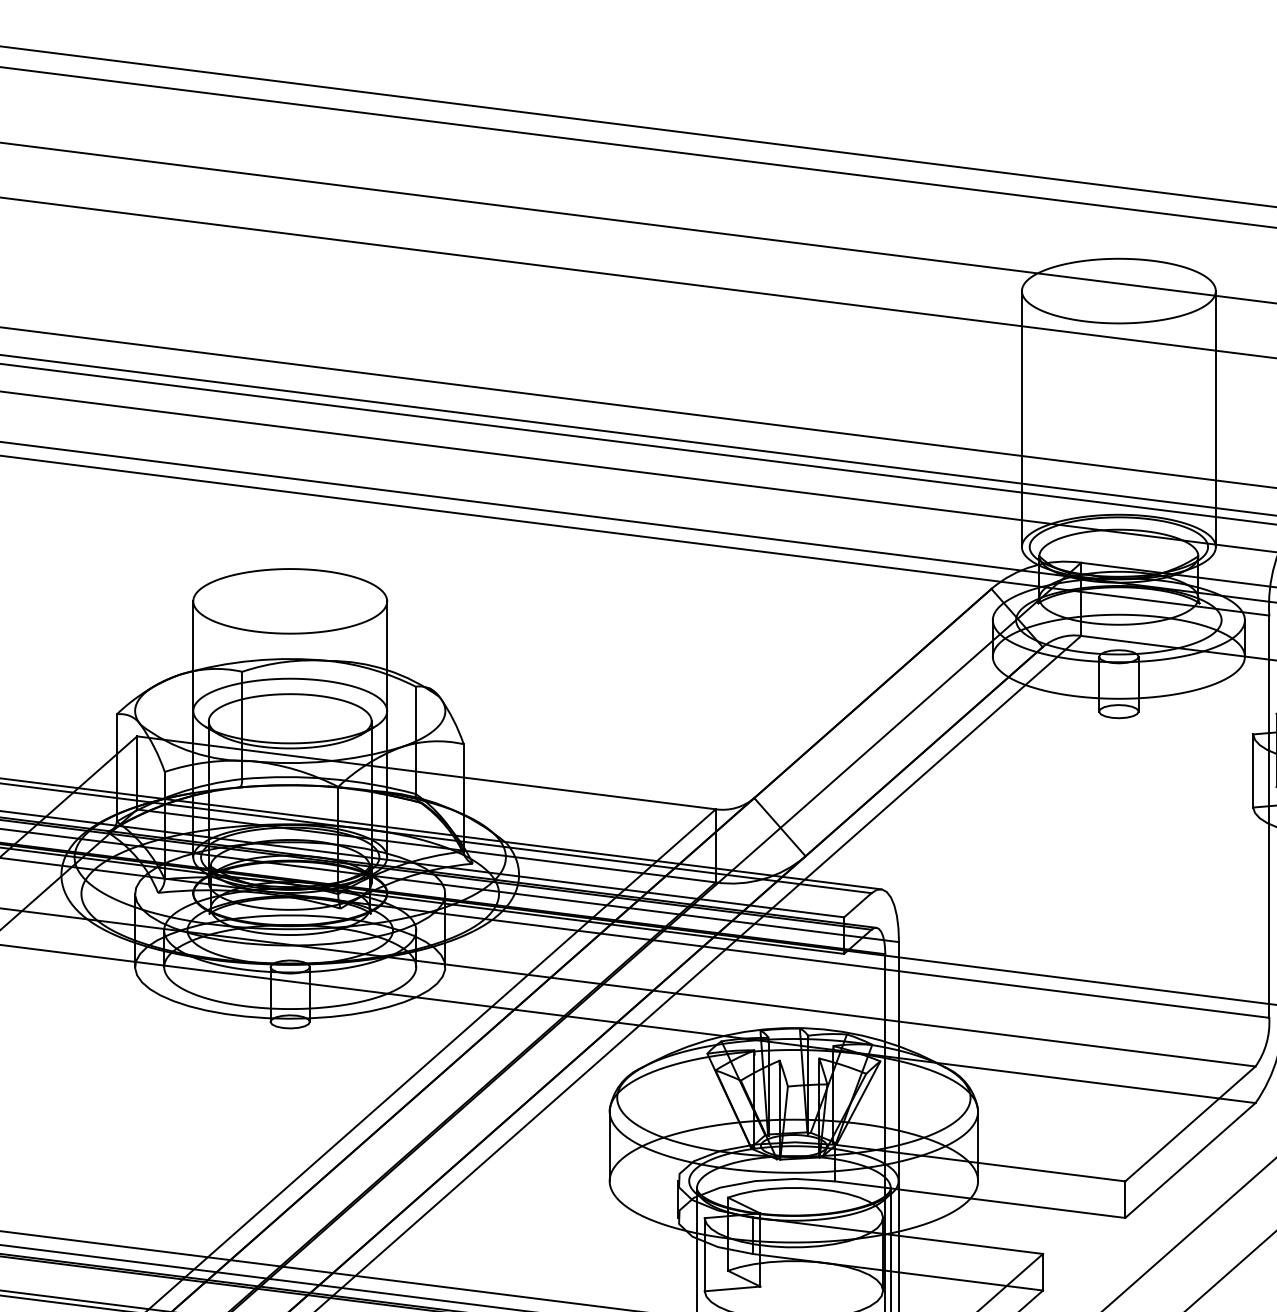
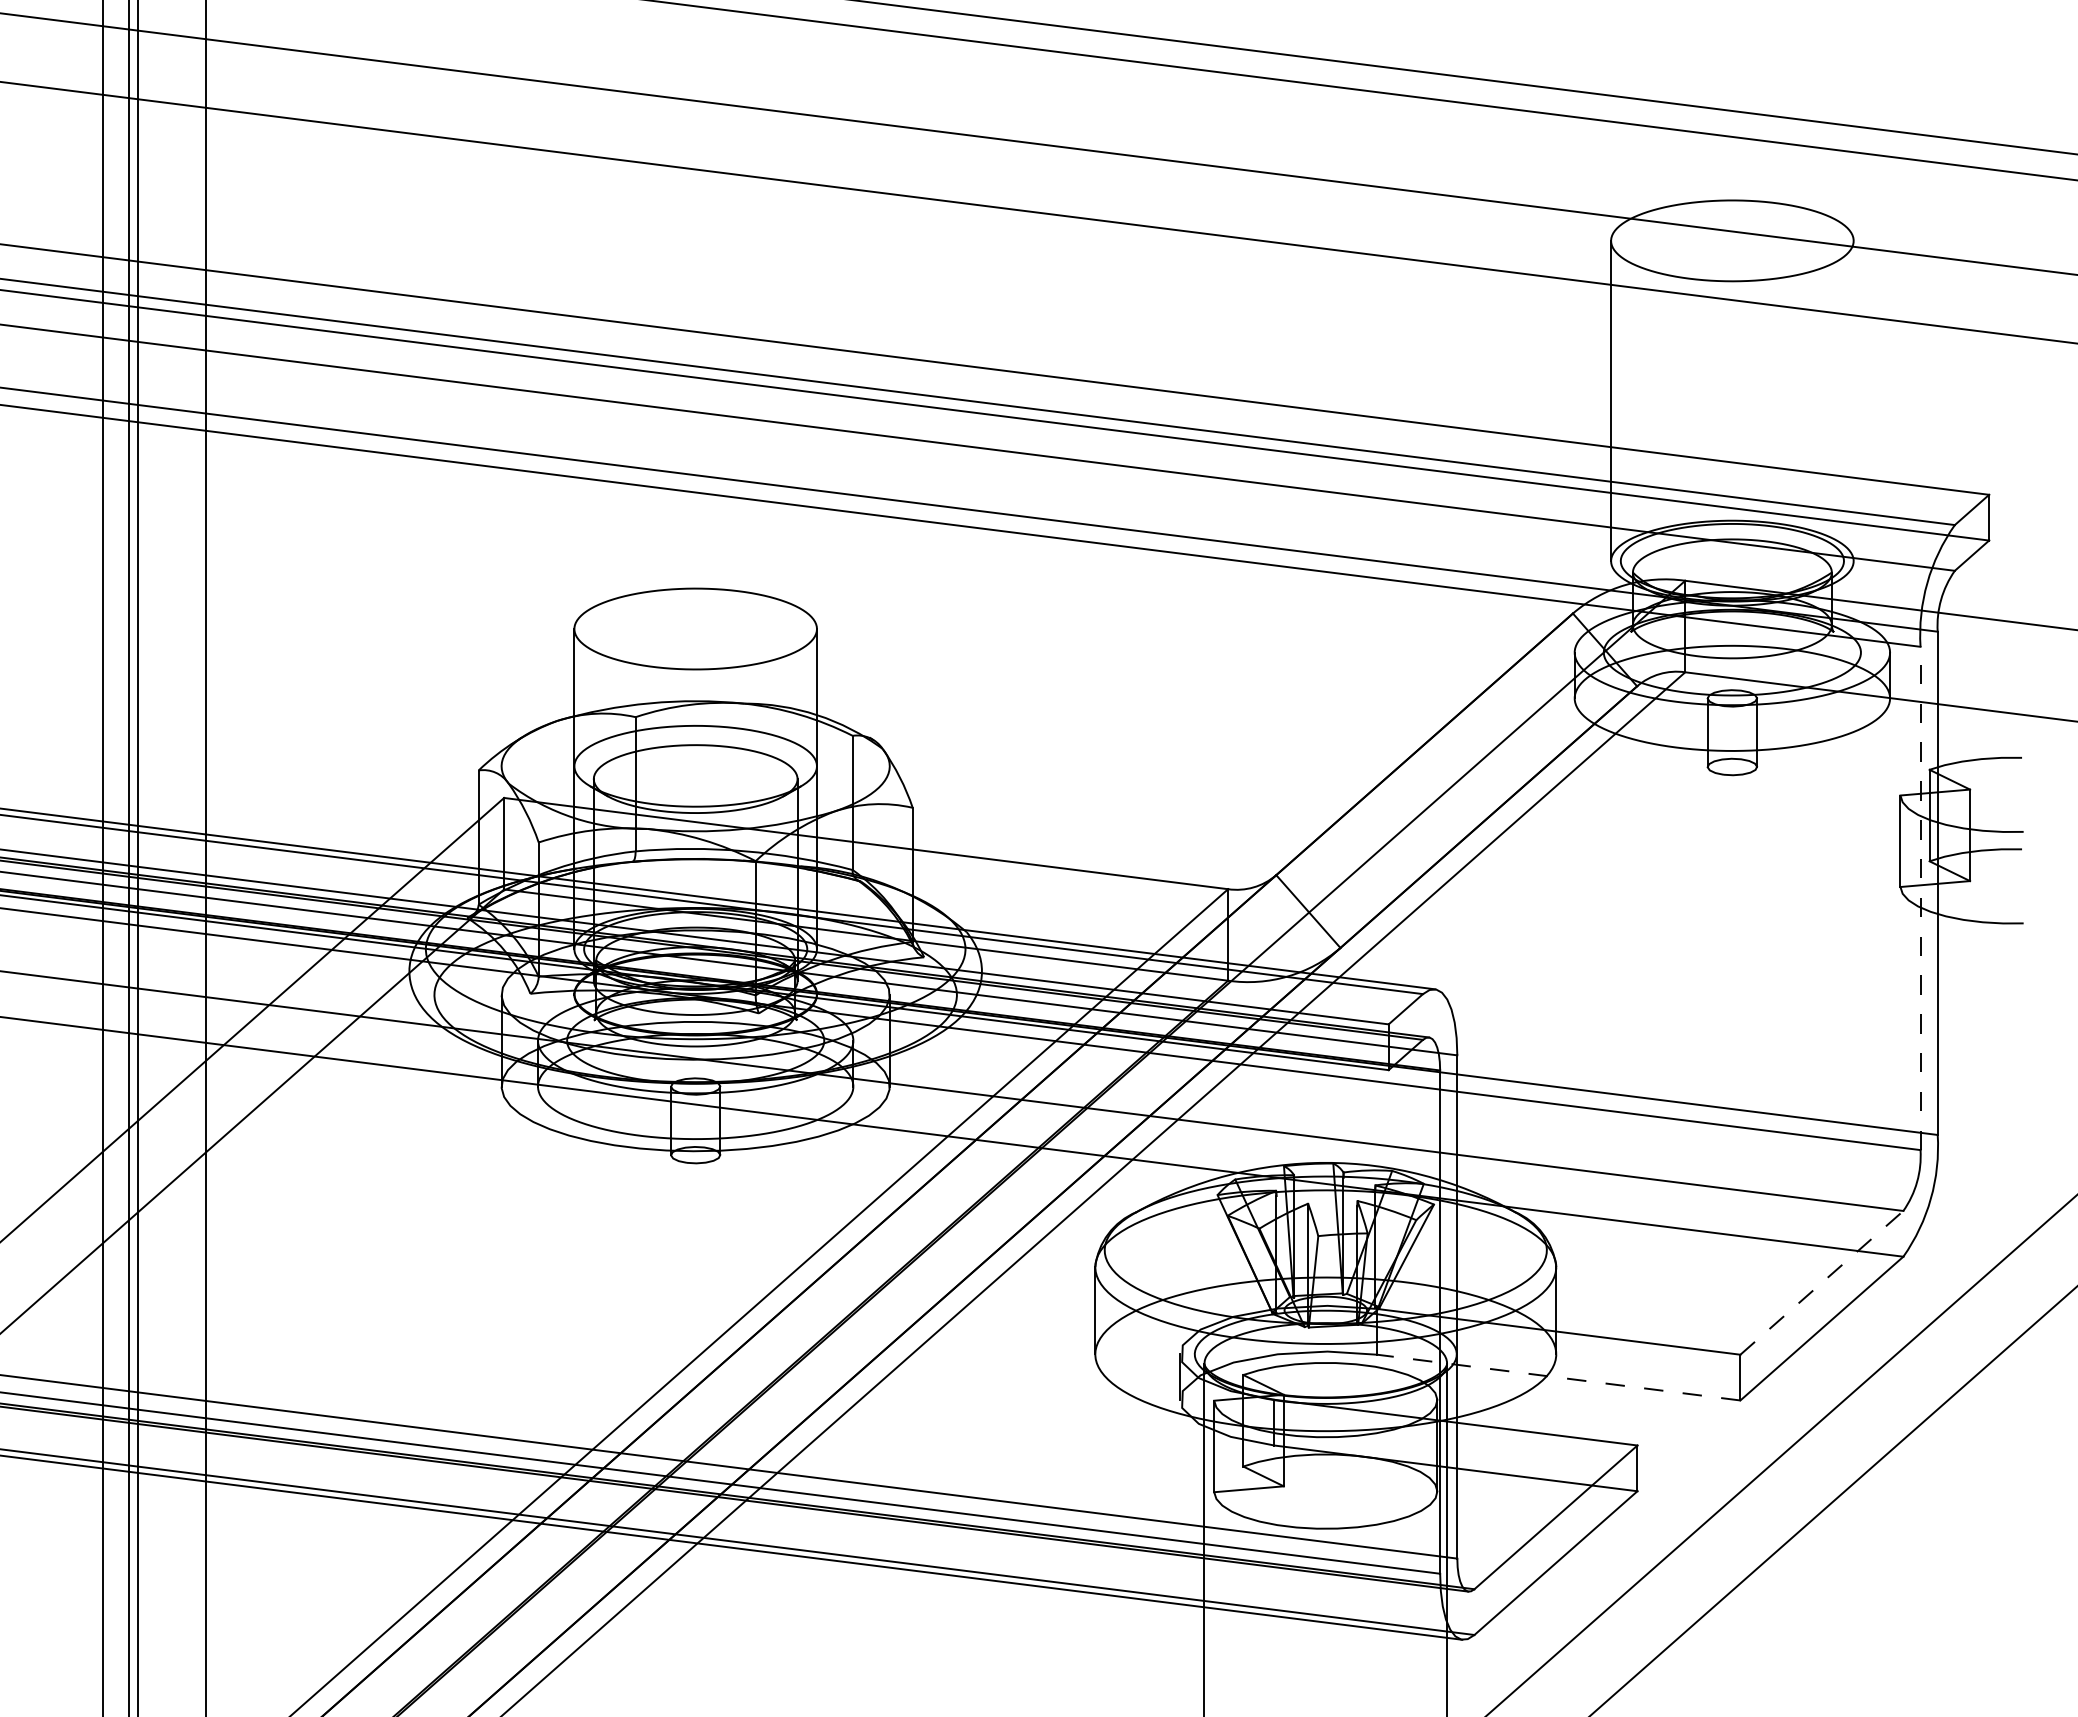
line: (1215, 418) -> (1853, 400), removed
line: (1269, 816) -> (1920, 898), solid -> dashed
line: (1190, 1123) -> (1821, 1282), solid -> dashed
line: (979, 1199) -> (1558, 1377), solid -> dashed

